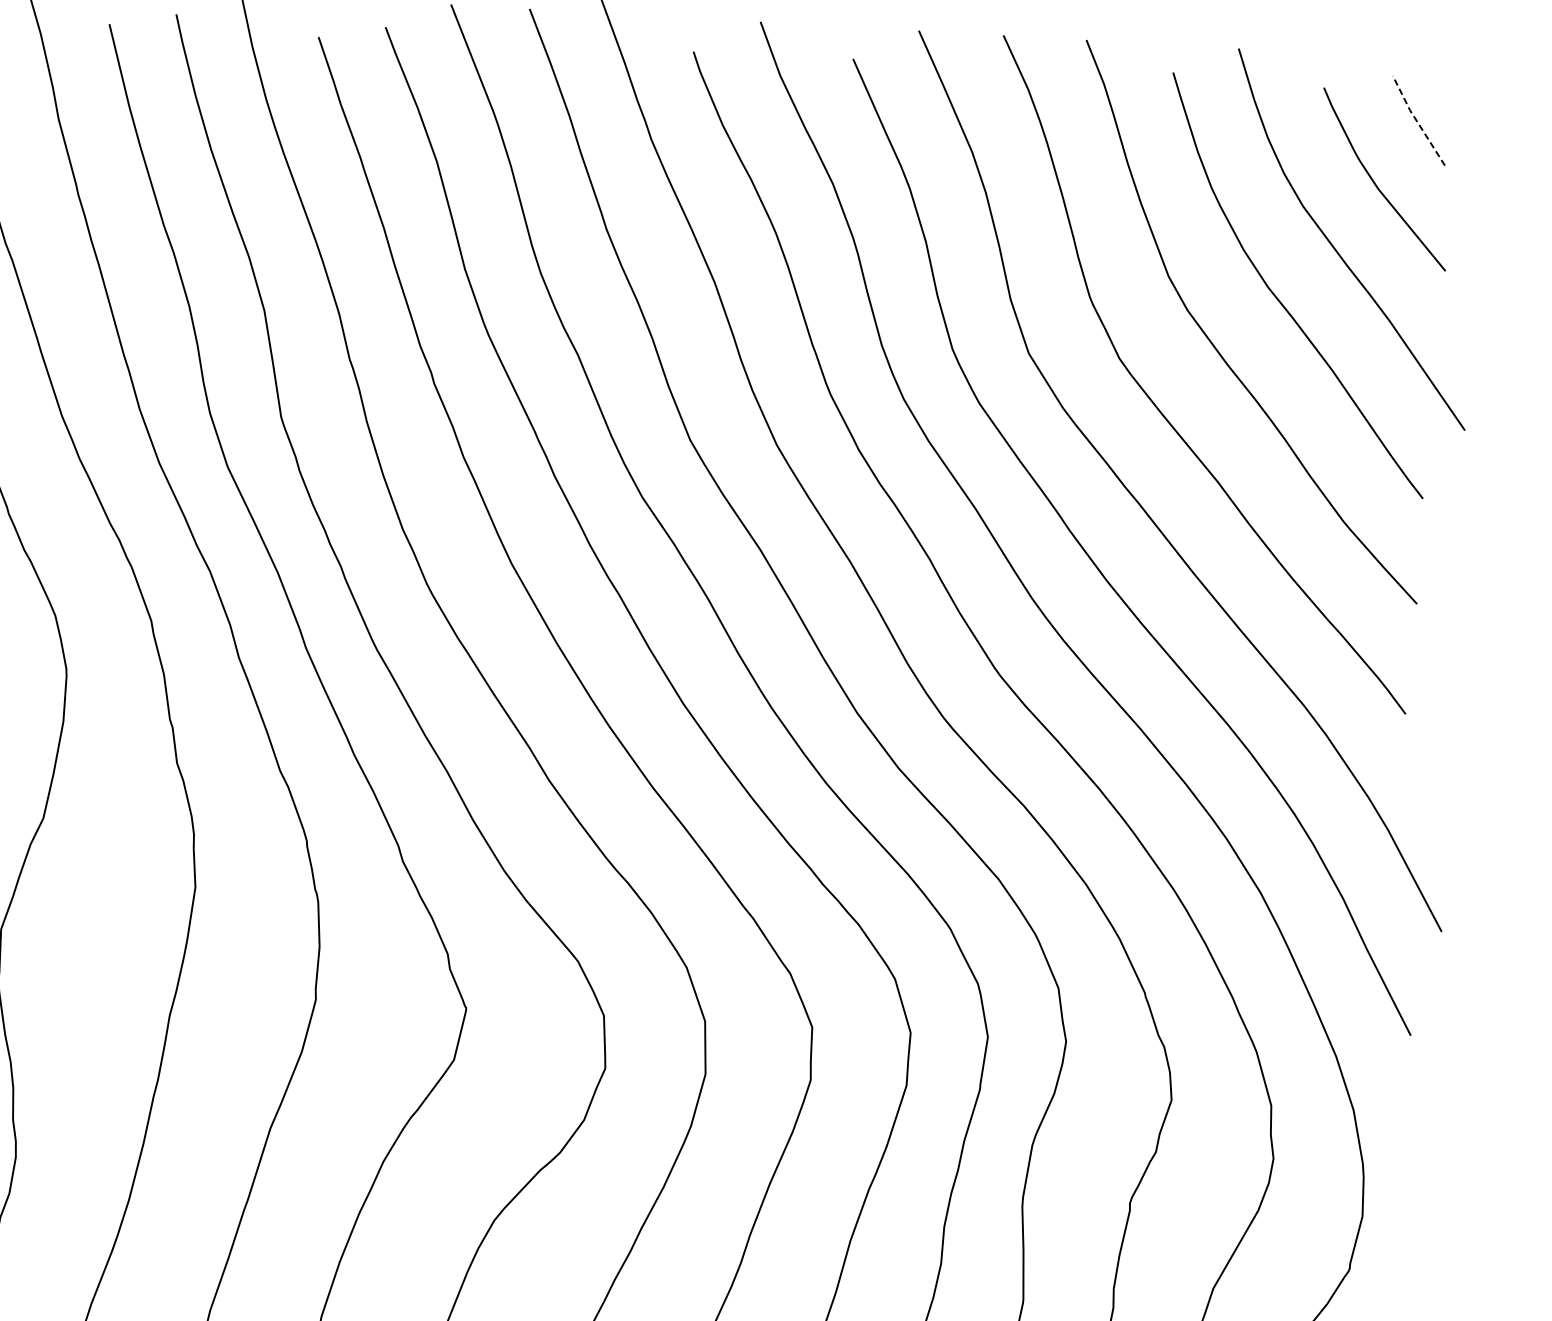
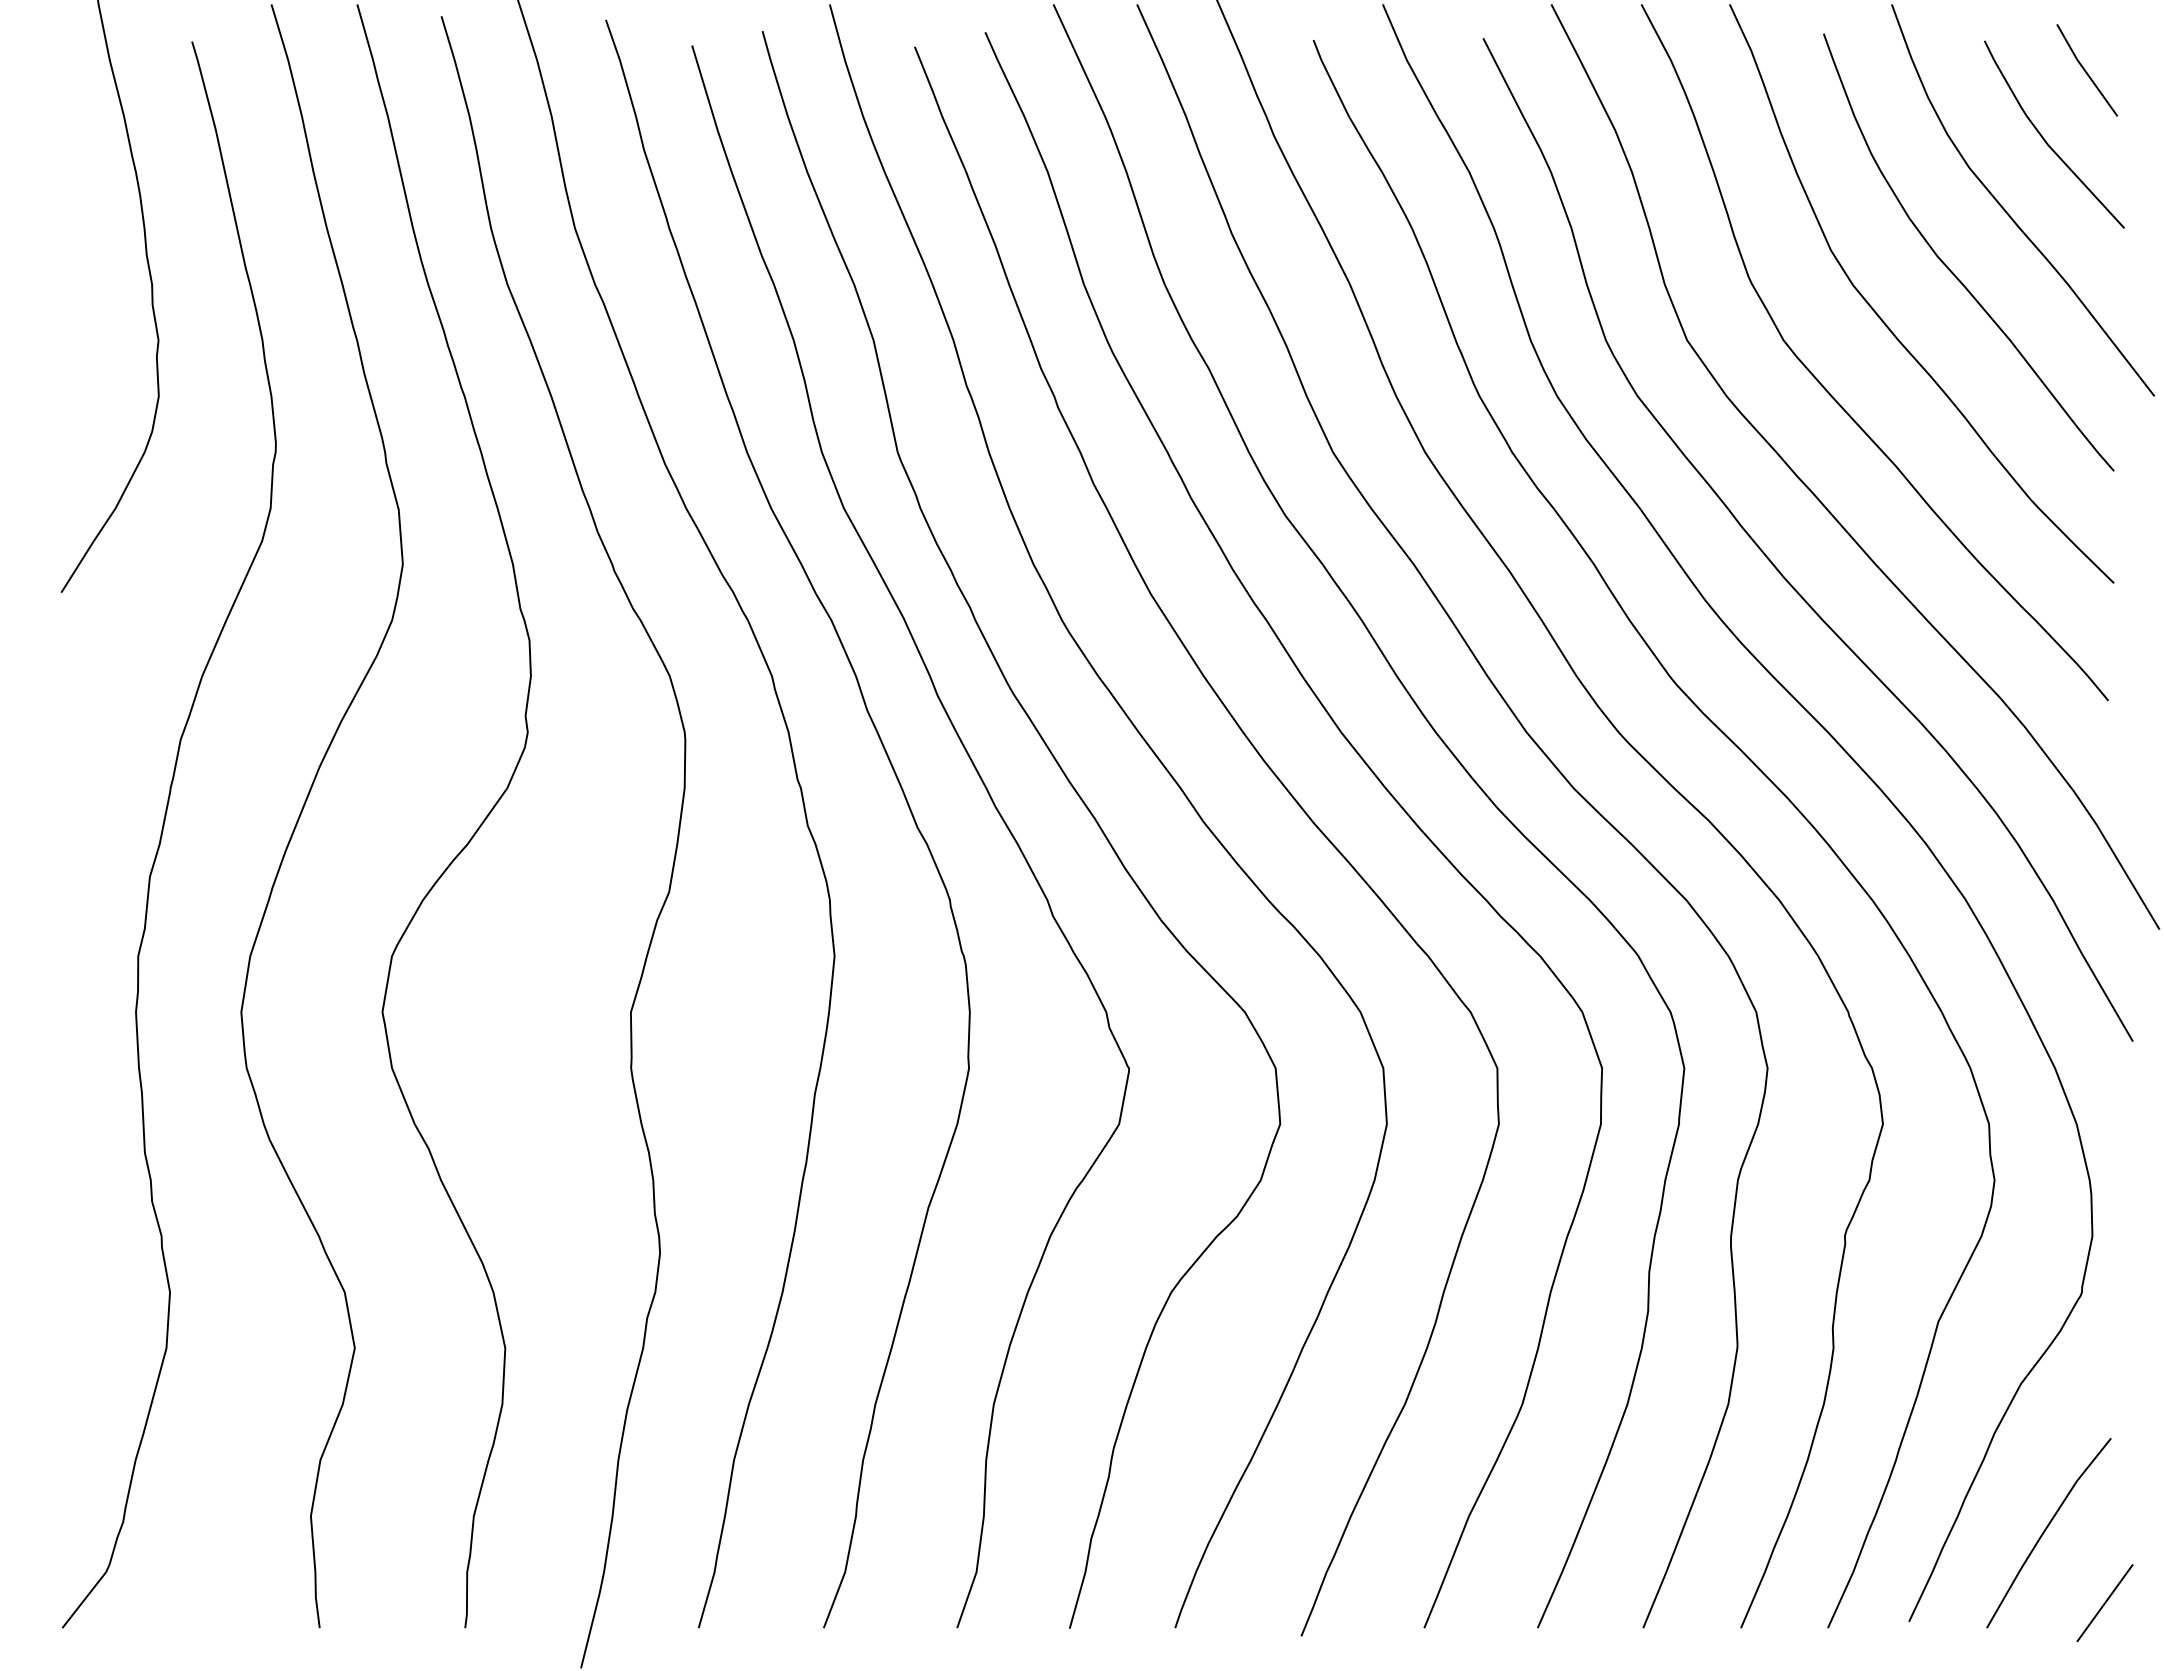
line: (1416, 120) -> (2084, 70), dashed -> solid

